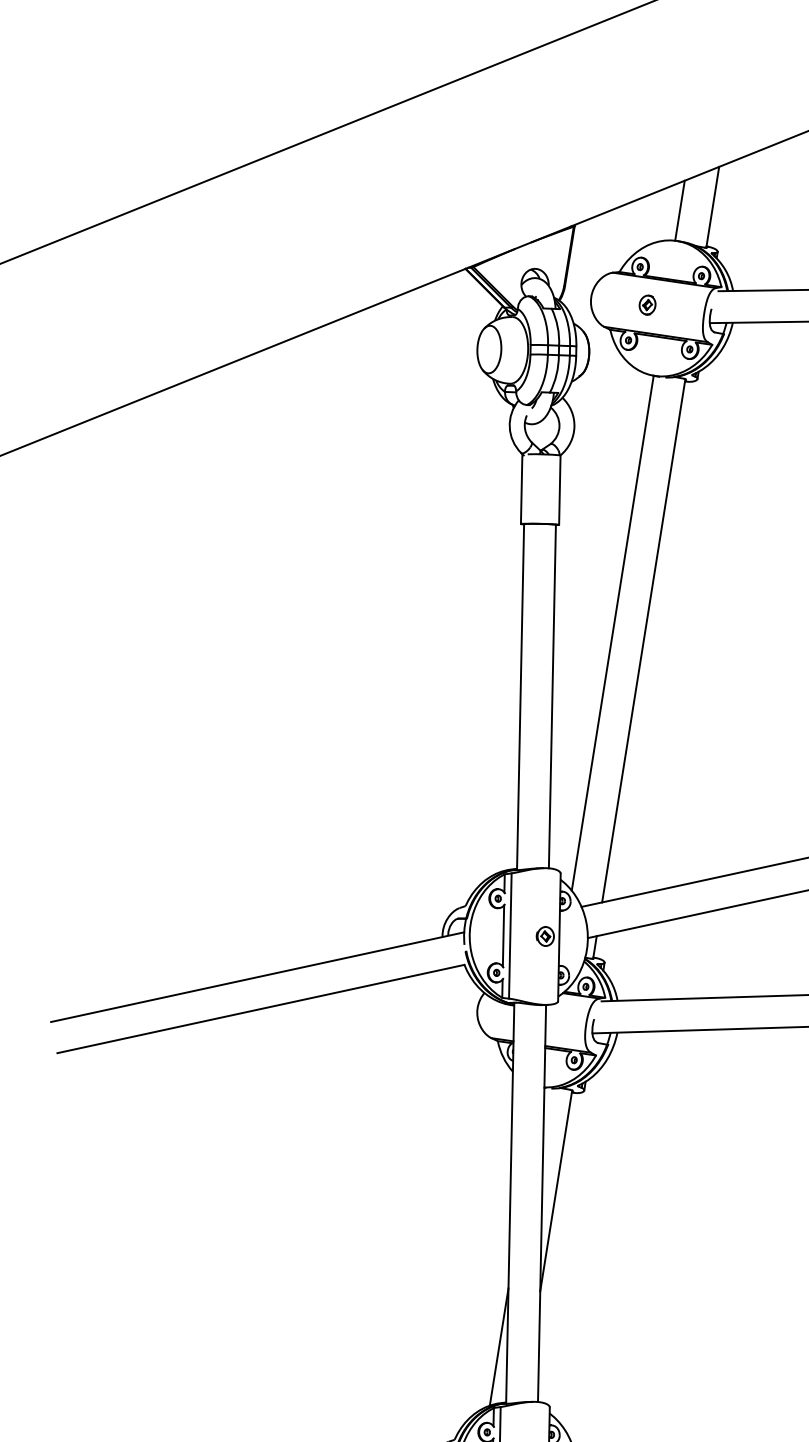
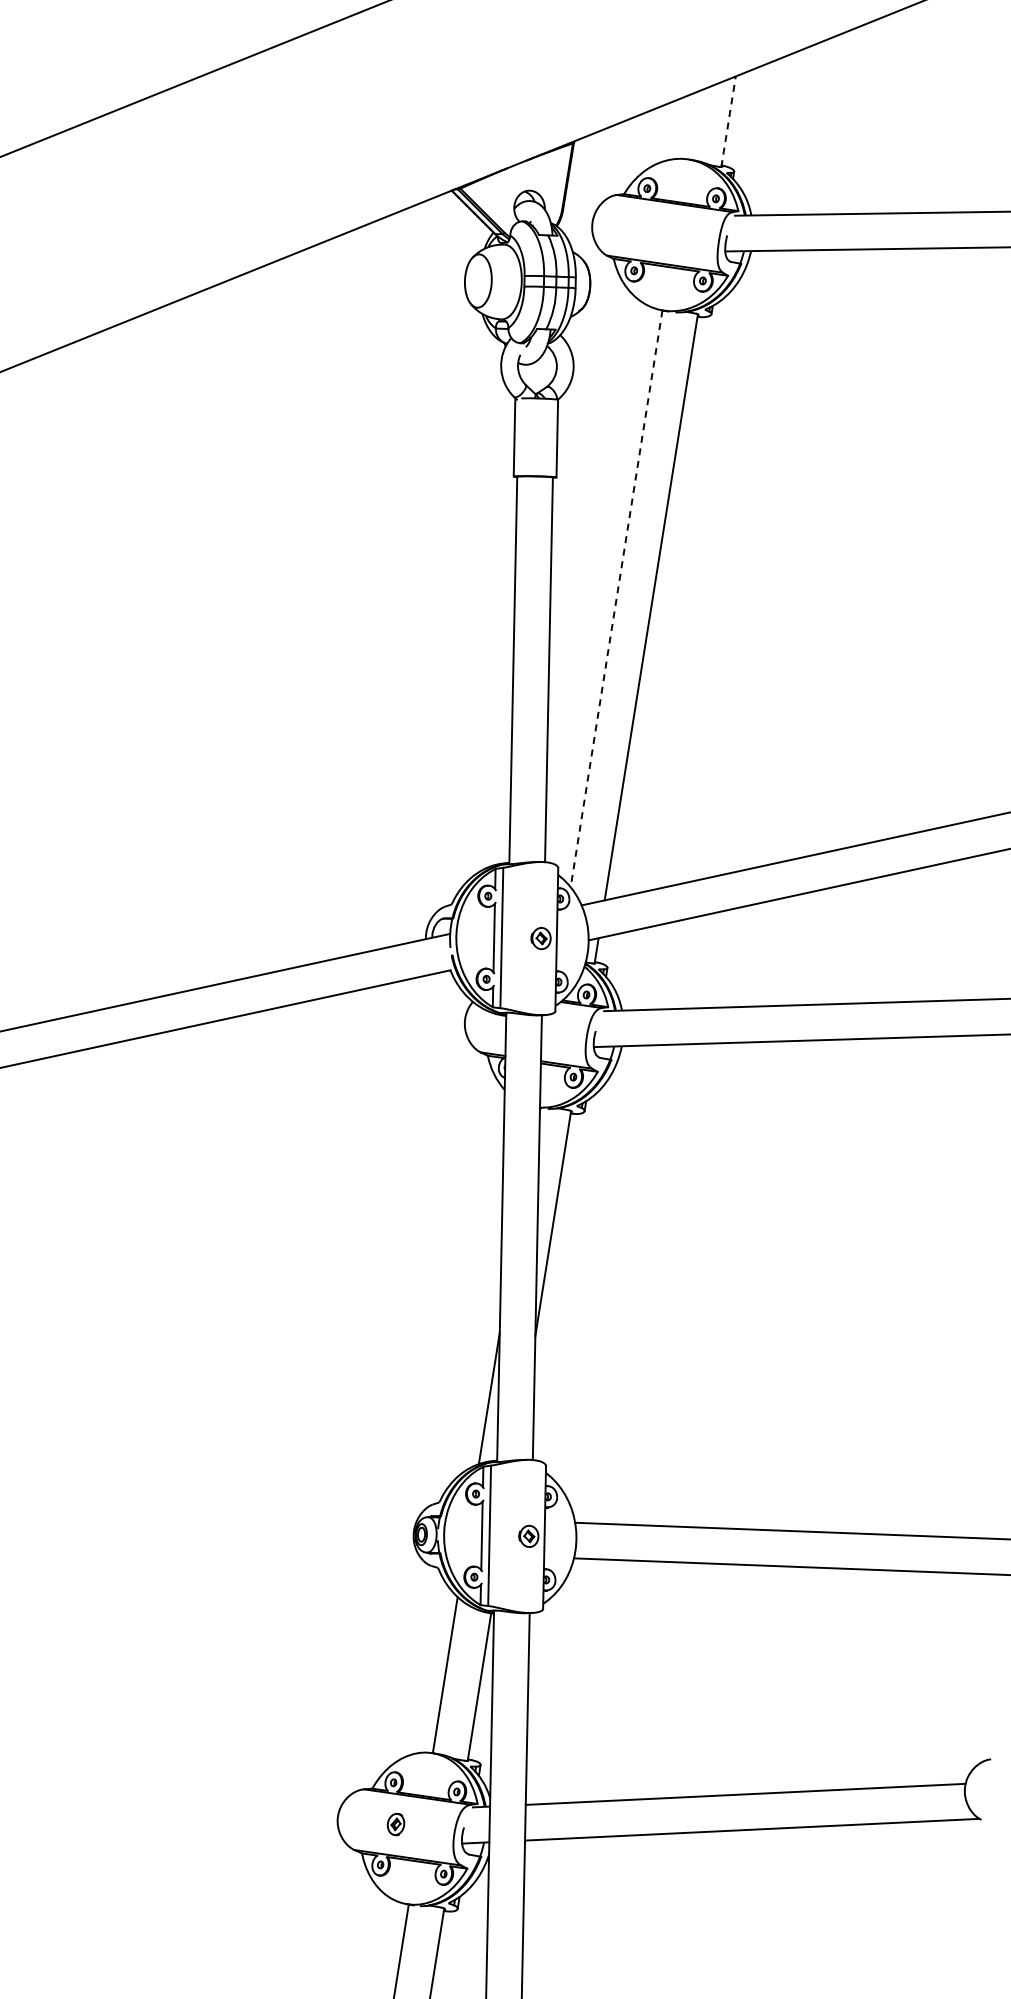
line: (712, 207) -> (728, 121), solid -> dashed
line: (679, 210) -> (691, 125), removed
part: (647, 304) -> (655, 230), removed
line: (612, 632) -> (616, 598), solid -> dashed

